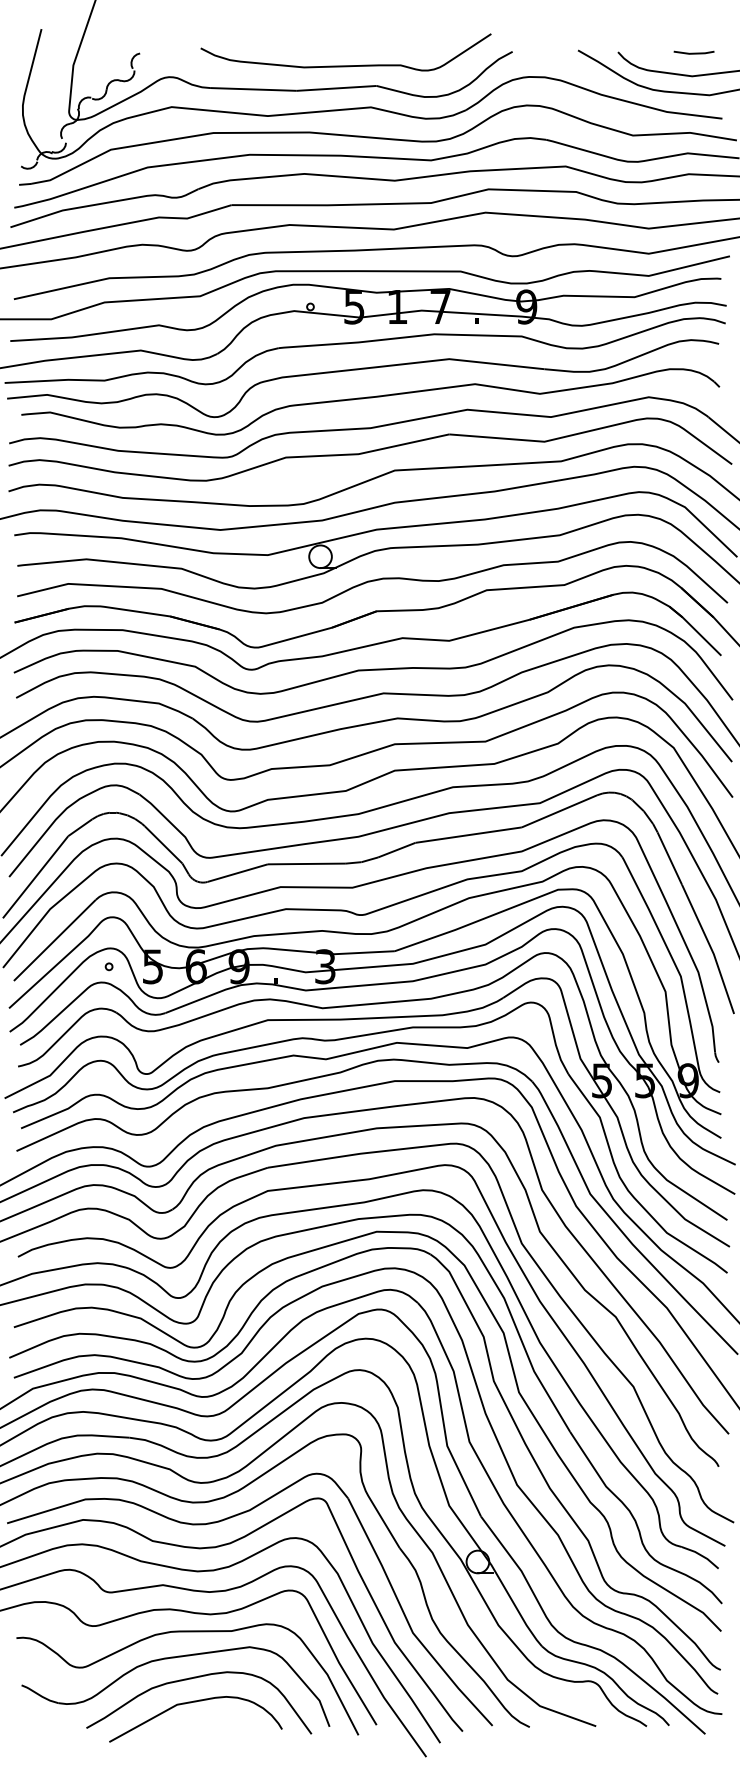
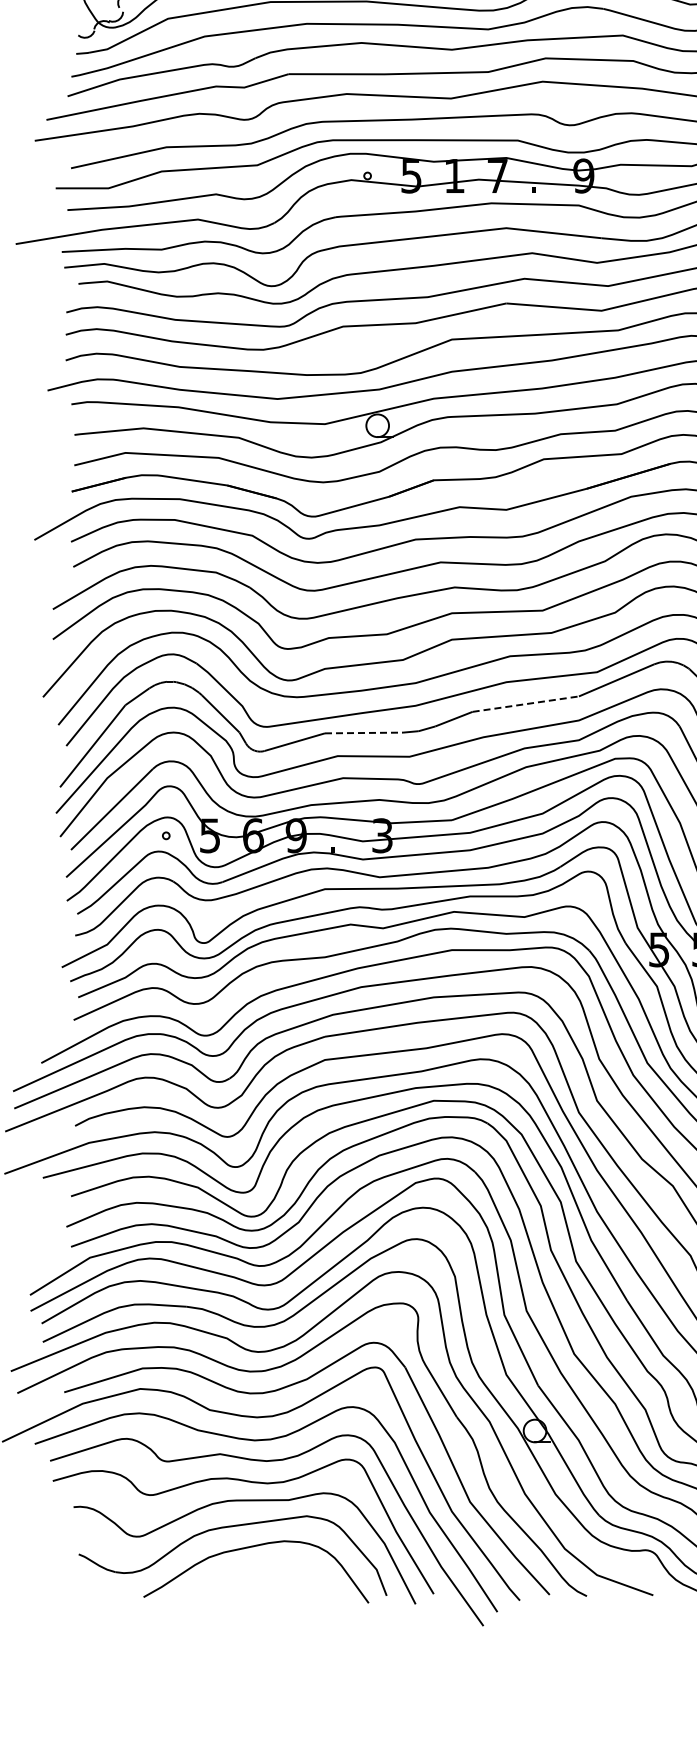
line: (468, 835) -> (525, 704), solid -> dashed
line: (307, 863) -> (364, 732), solid -> dashed
curve: (191, 1703) -> (248, 1572), removed

